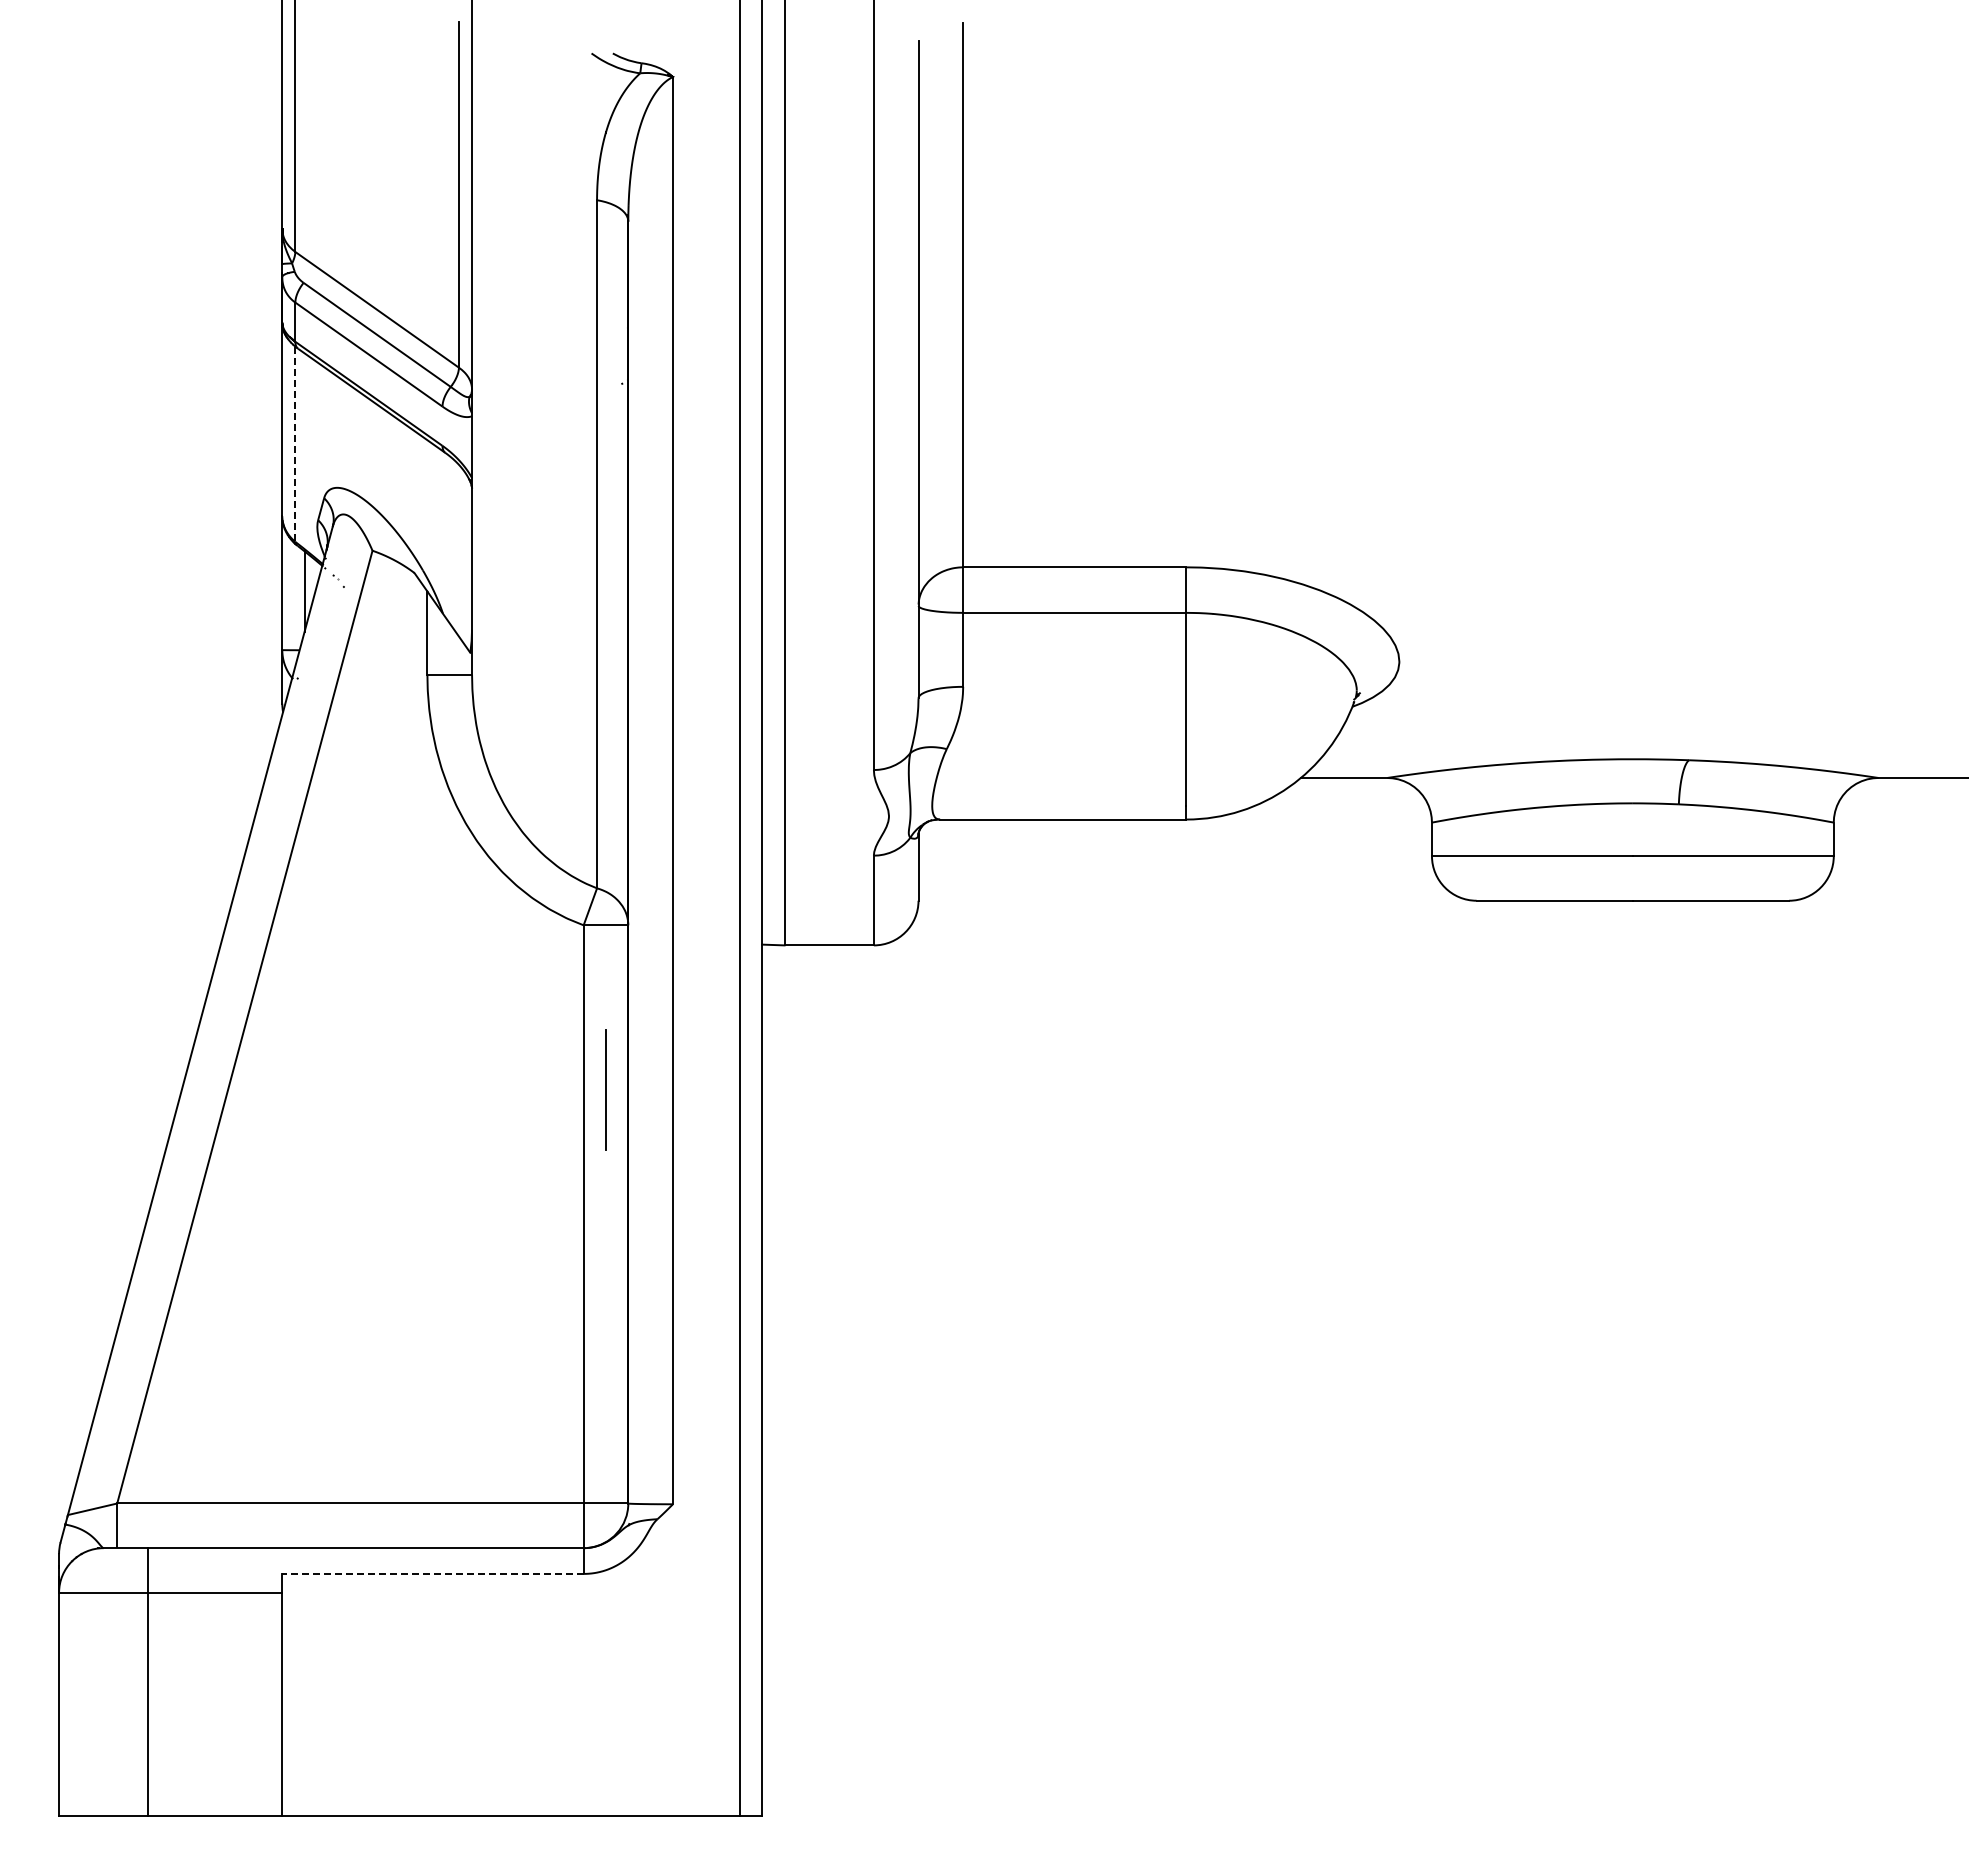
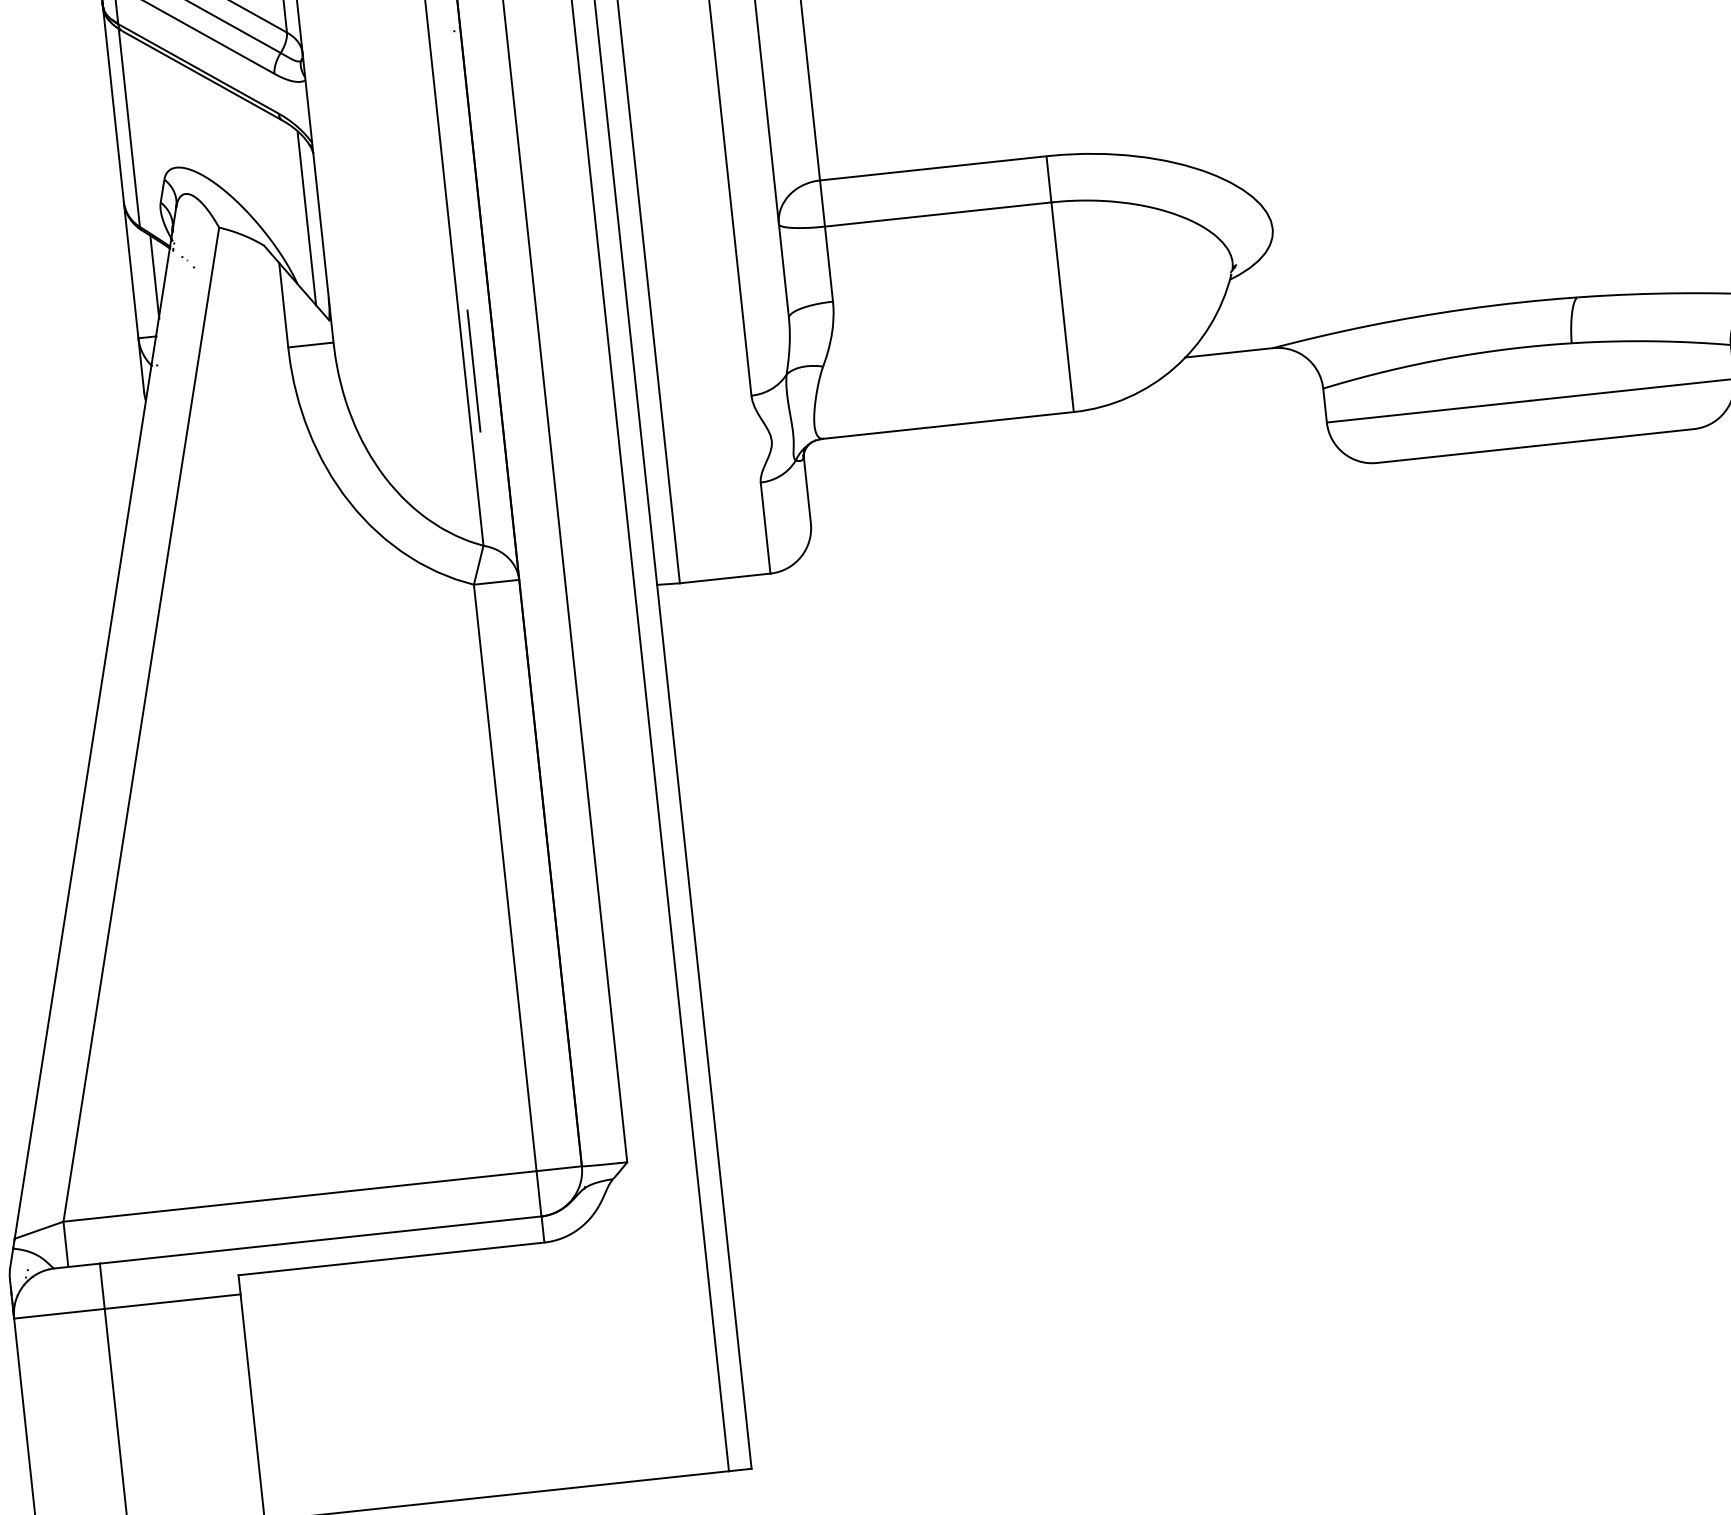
line: (295, 444) -> (129, 128), dashed -> solid
line: (458, 550) -> (306, 218), added
line: (605, 1089) -> (473, 370), moved
line: (433, 1573) -> (391, 1258), dashed -> solid

